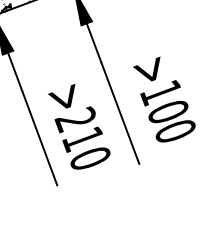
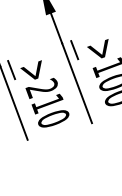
line: (116, 70) -> (74, 49), added
line: (36, 95) -> (11, 69), added

